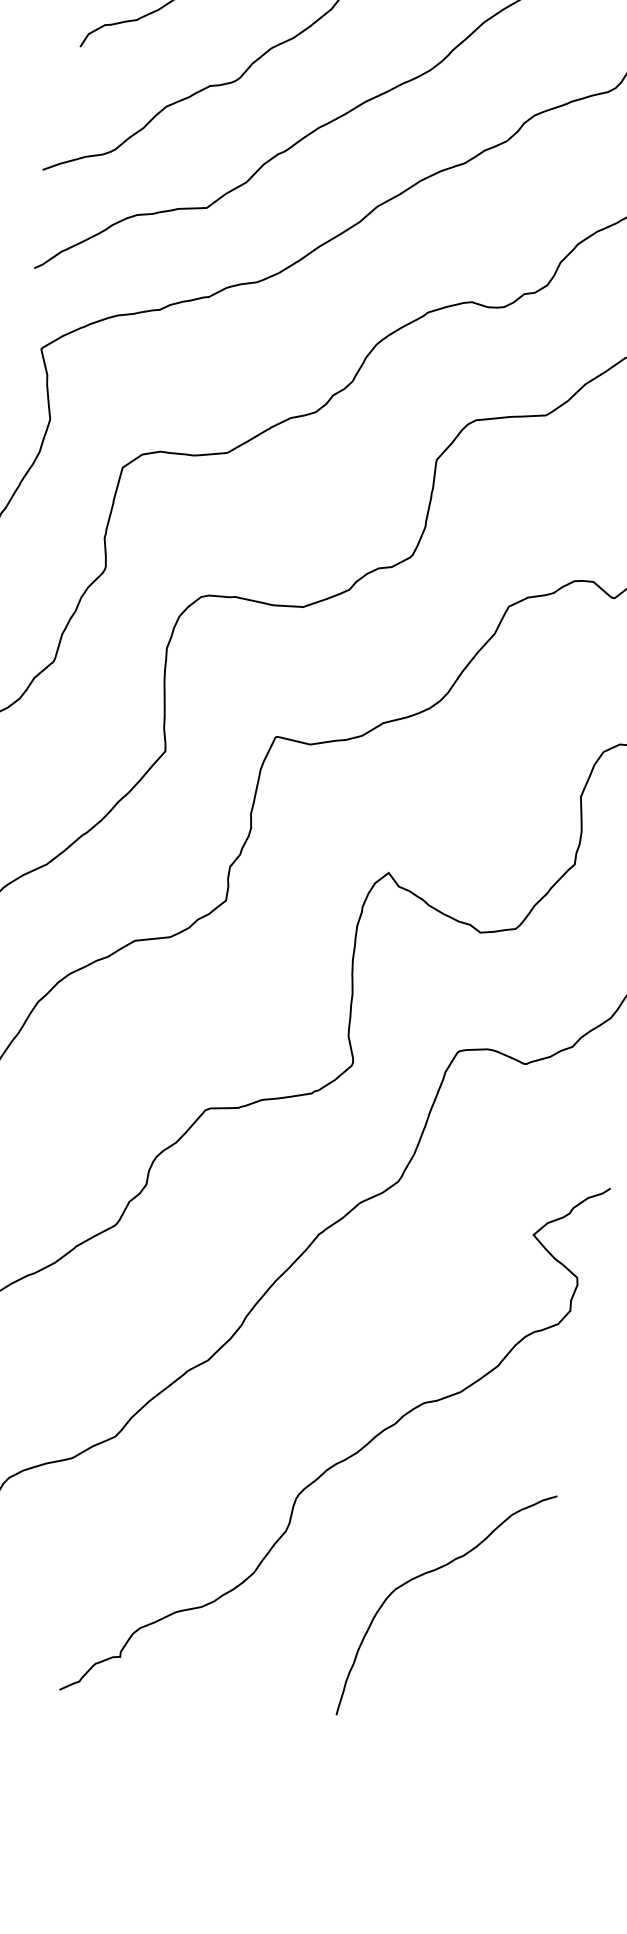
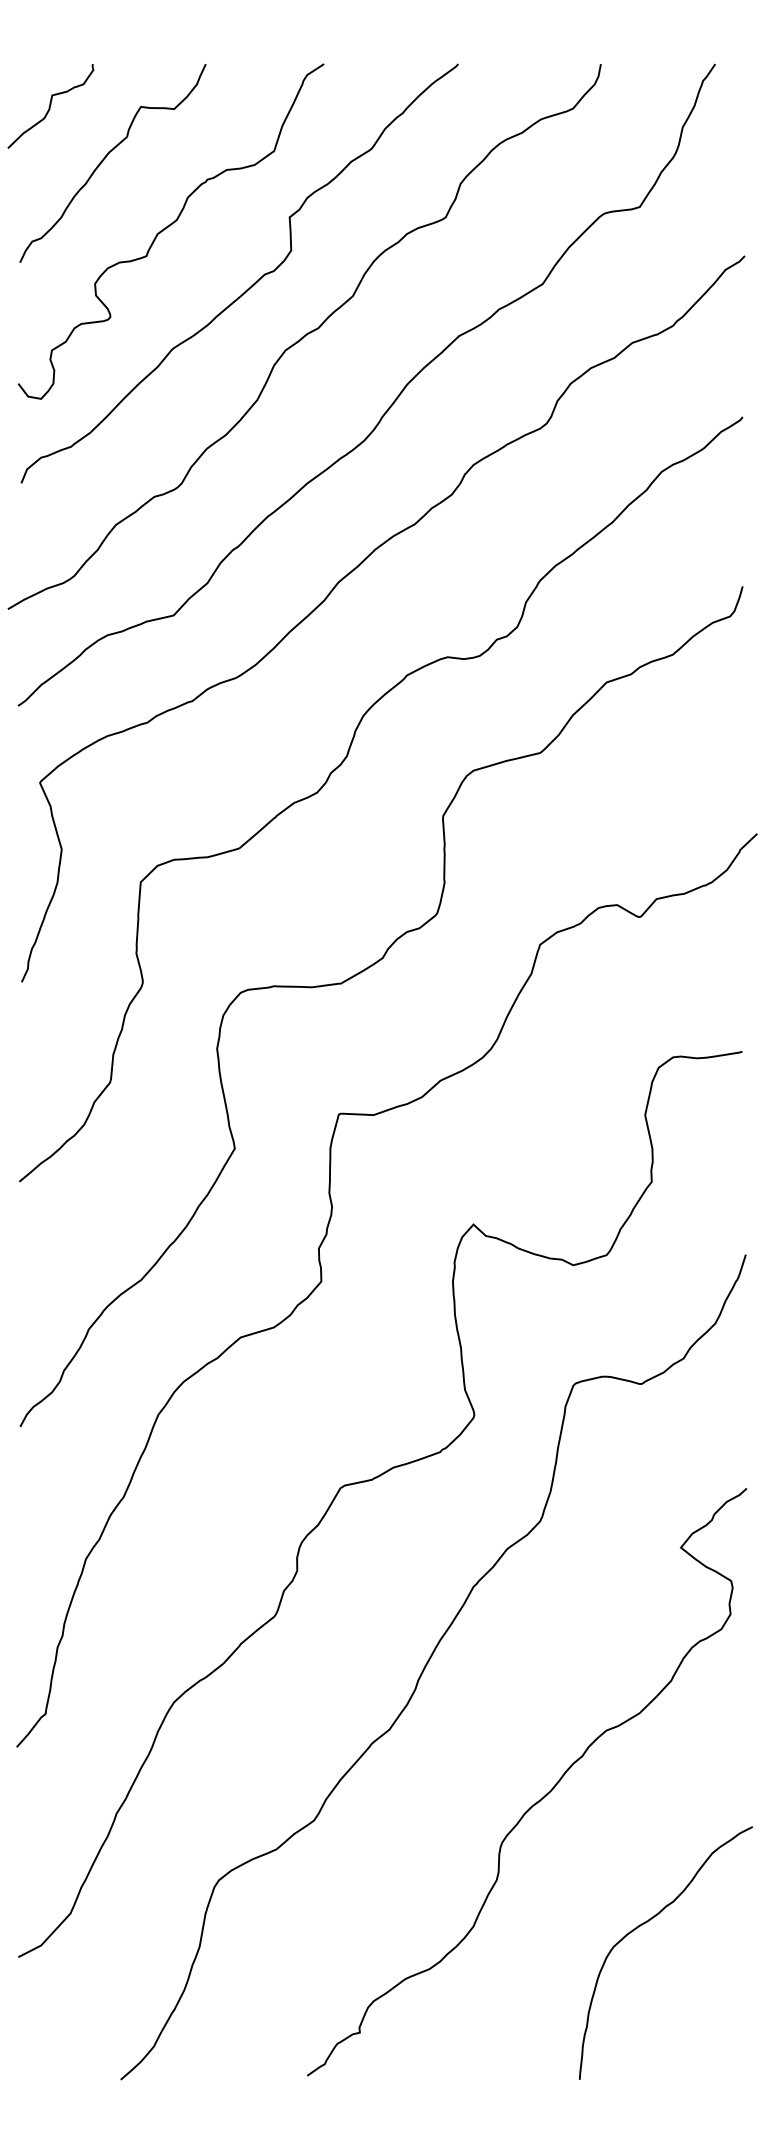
curve: (436, 1570) -> (649, 1921), moved

